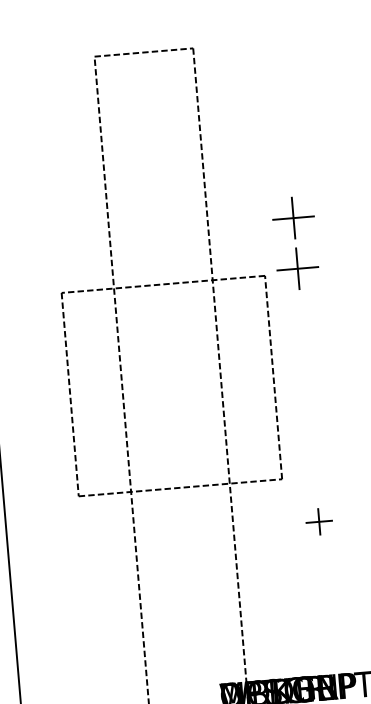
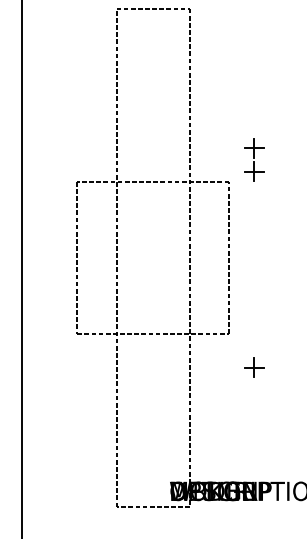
part: (296, 242) -> (254, 159), size x0.62

